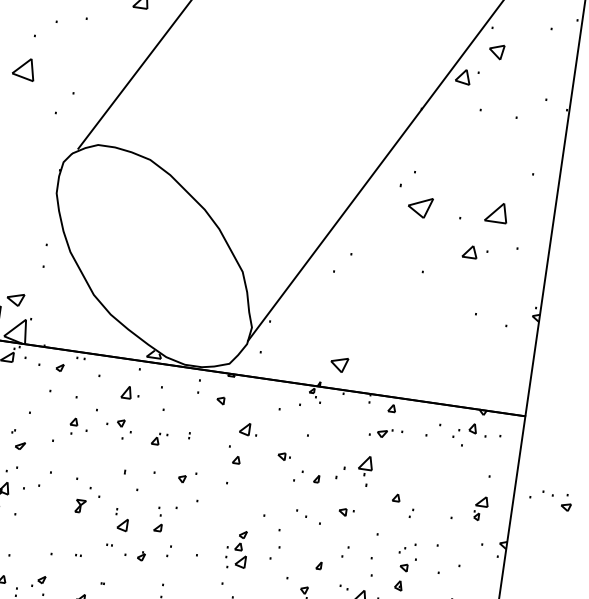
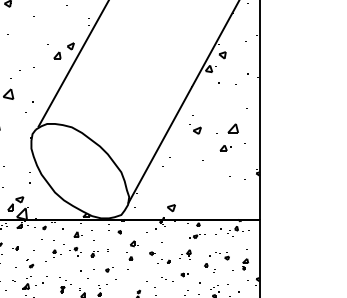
part: (415, 202) -> (195, 129), size x0.71
part: (355, 468) -> (185, 254), size x0.71
part: (550, 501) -> (219, 256), moved

